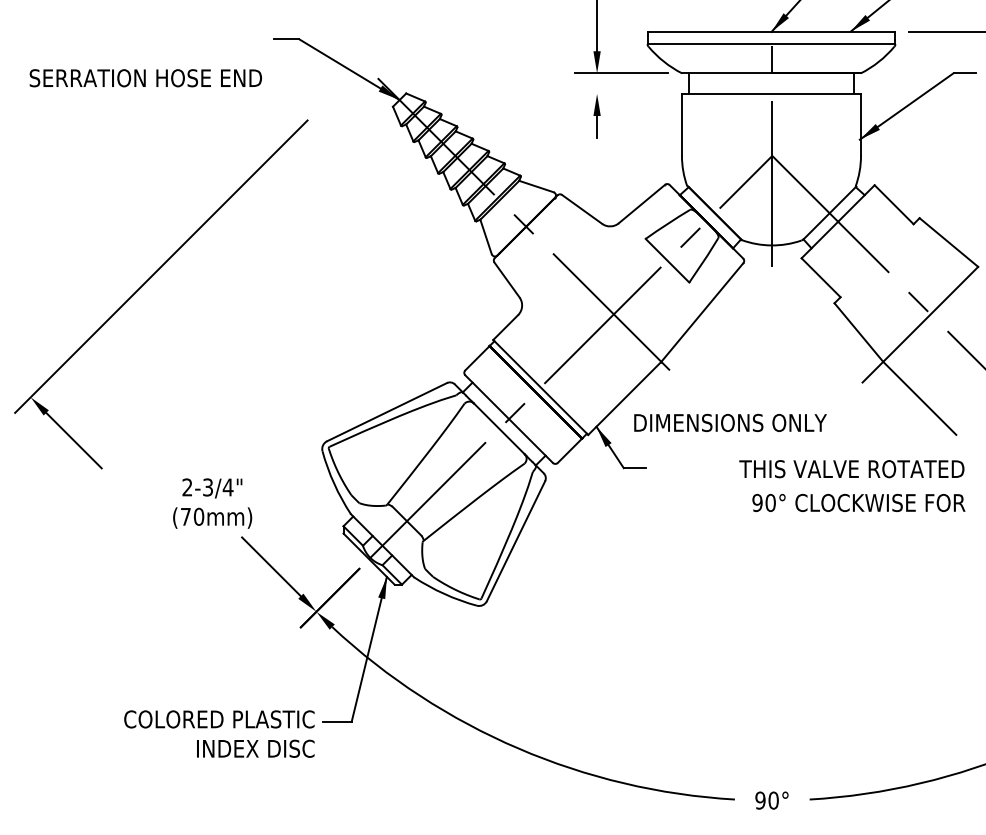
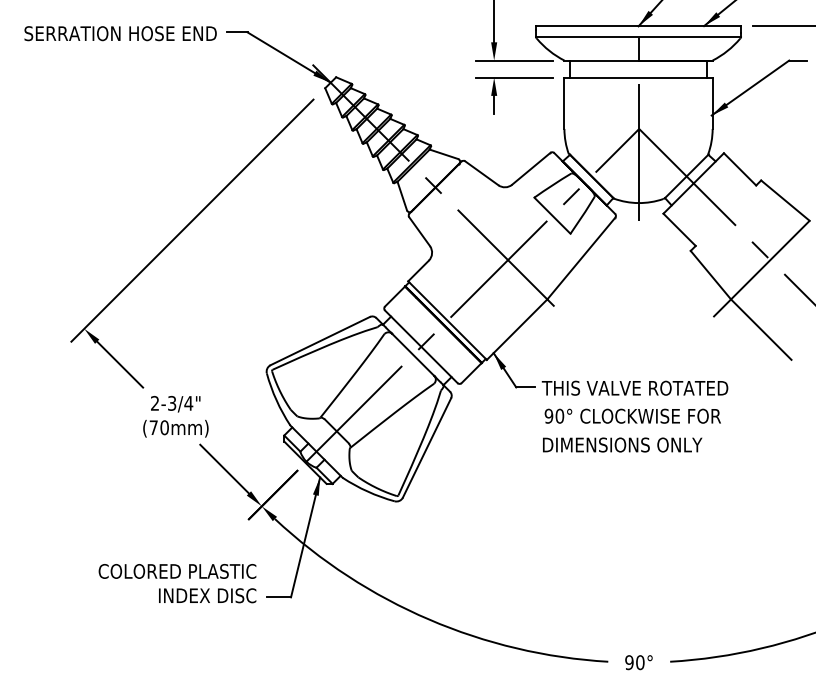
text: (145, 78) -> (120, 33), moved
line: (621, 93) -> (514, 77), added
part: (149, 280) -> (182, 232), moved
text: (730, 422) -> (622, 444), moved
text: (851, 468) -> (634, 387), moved
text: (858, 502) -> (632, 415), moved
text: (219, 733) -> (177, 583), moved

